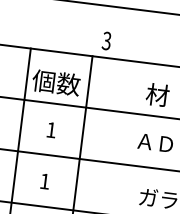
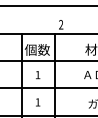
text: (107, 42) -> (61, 25), 3 -> 2

